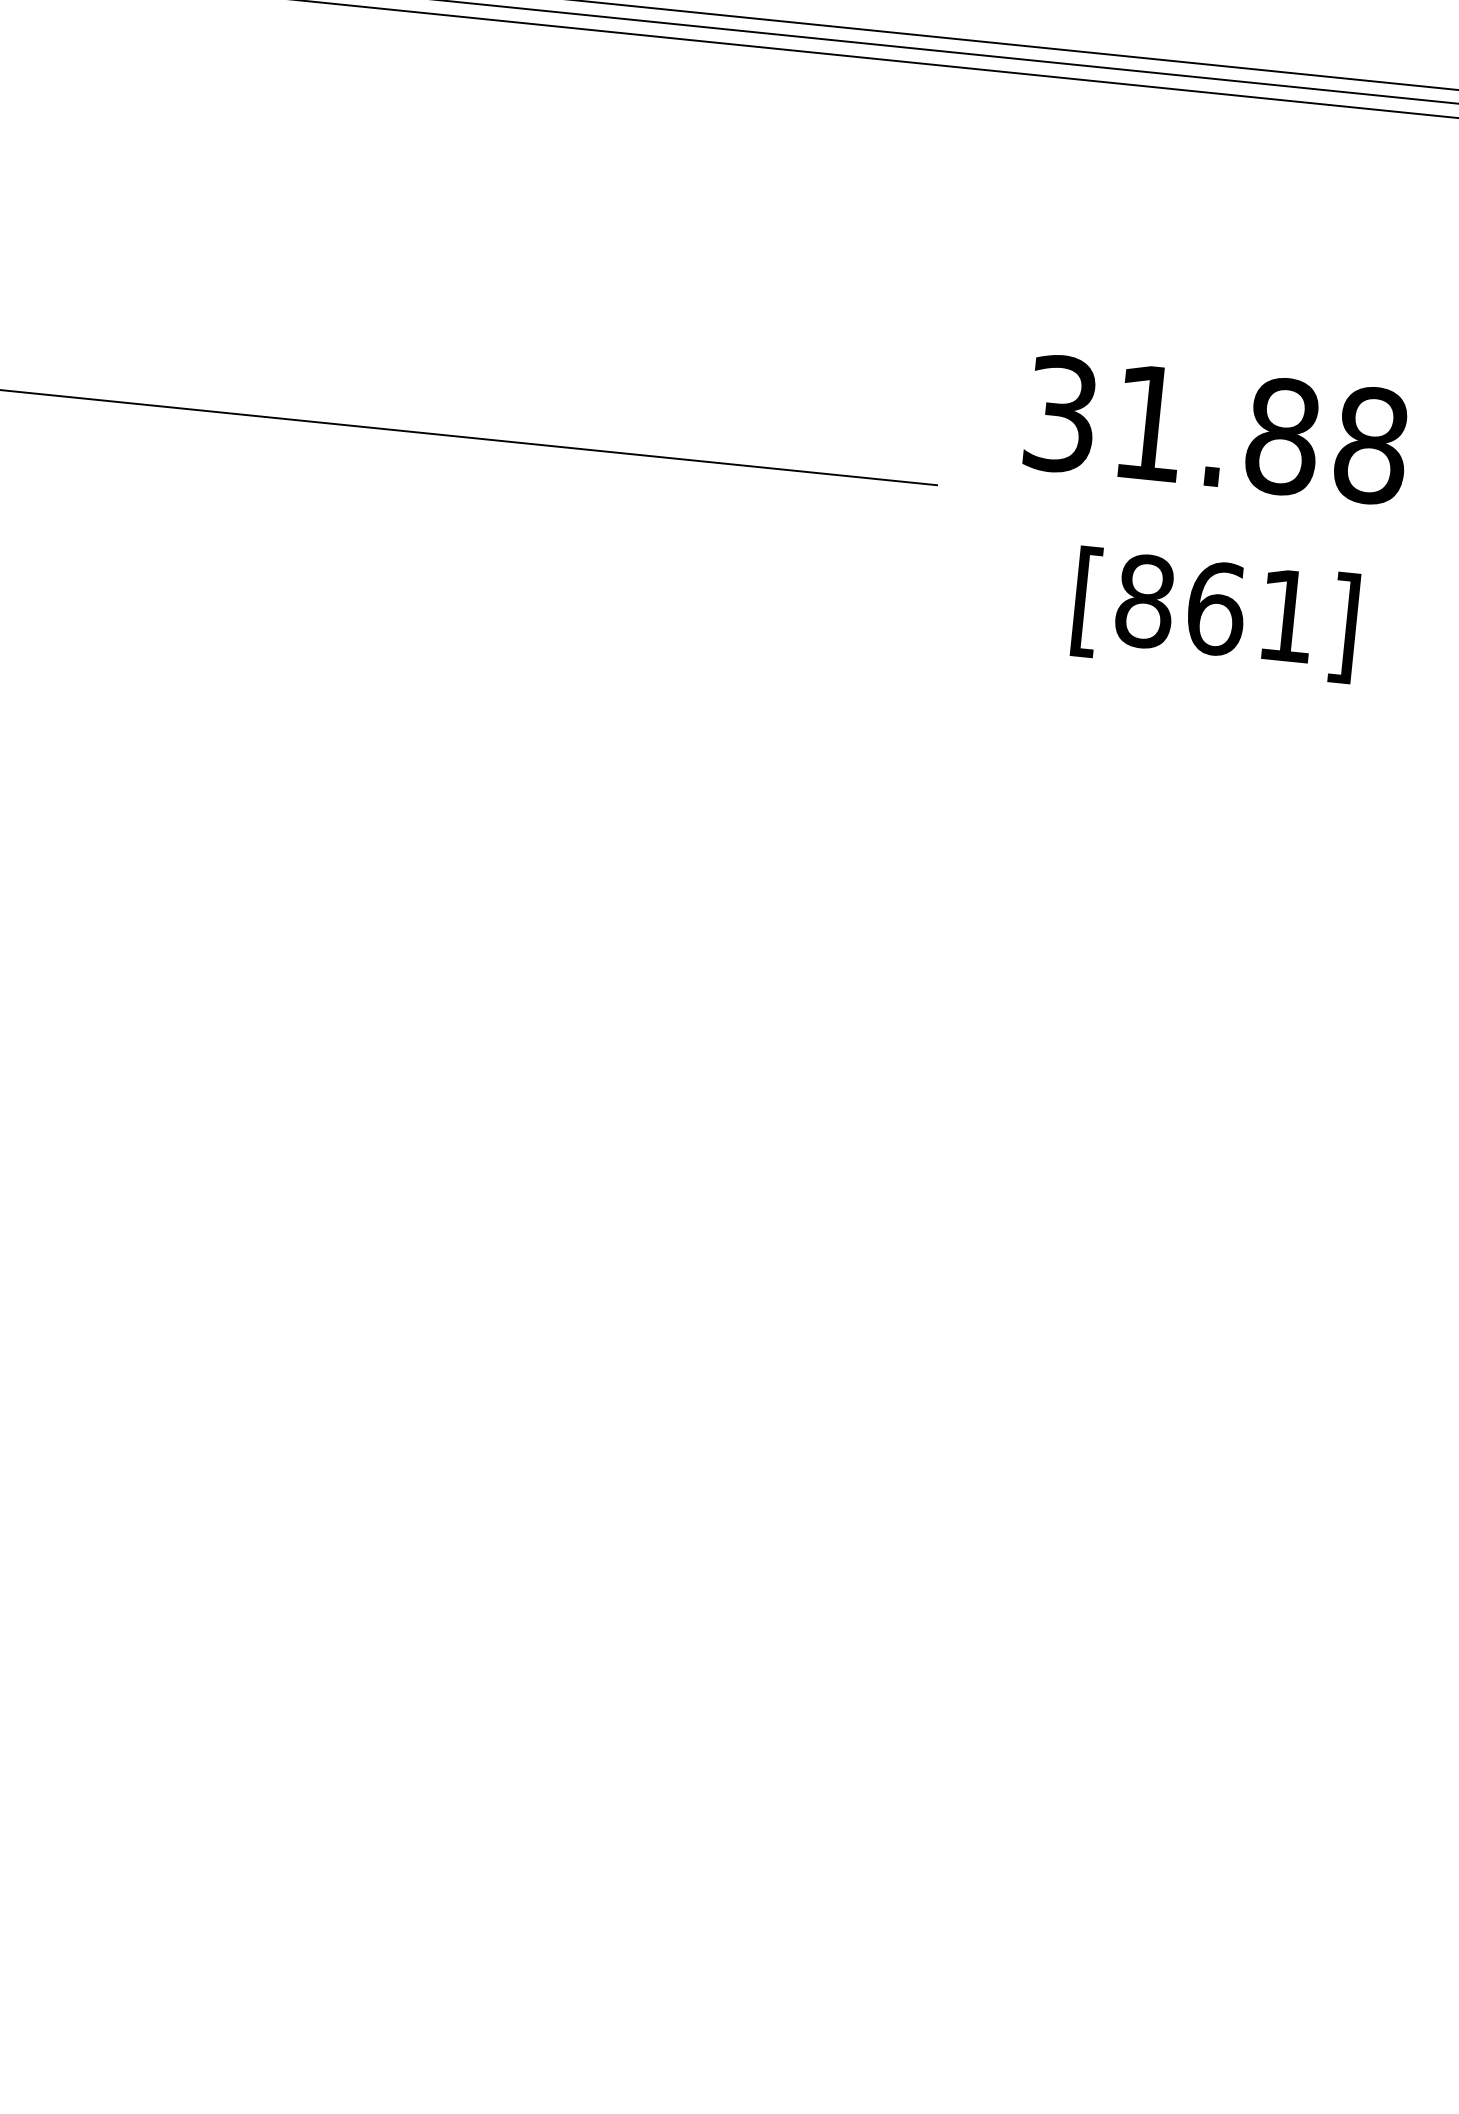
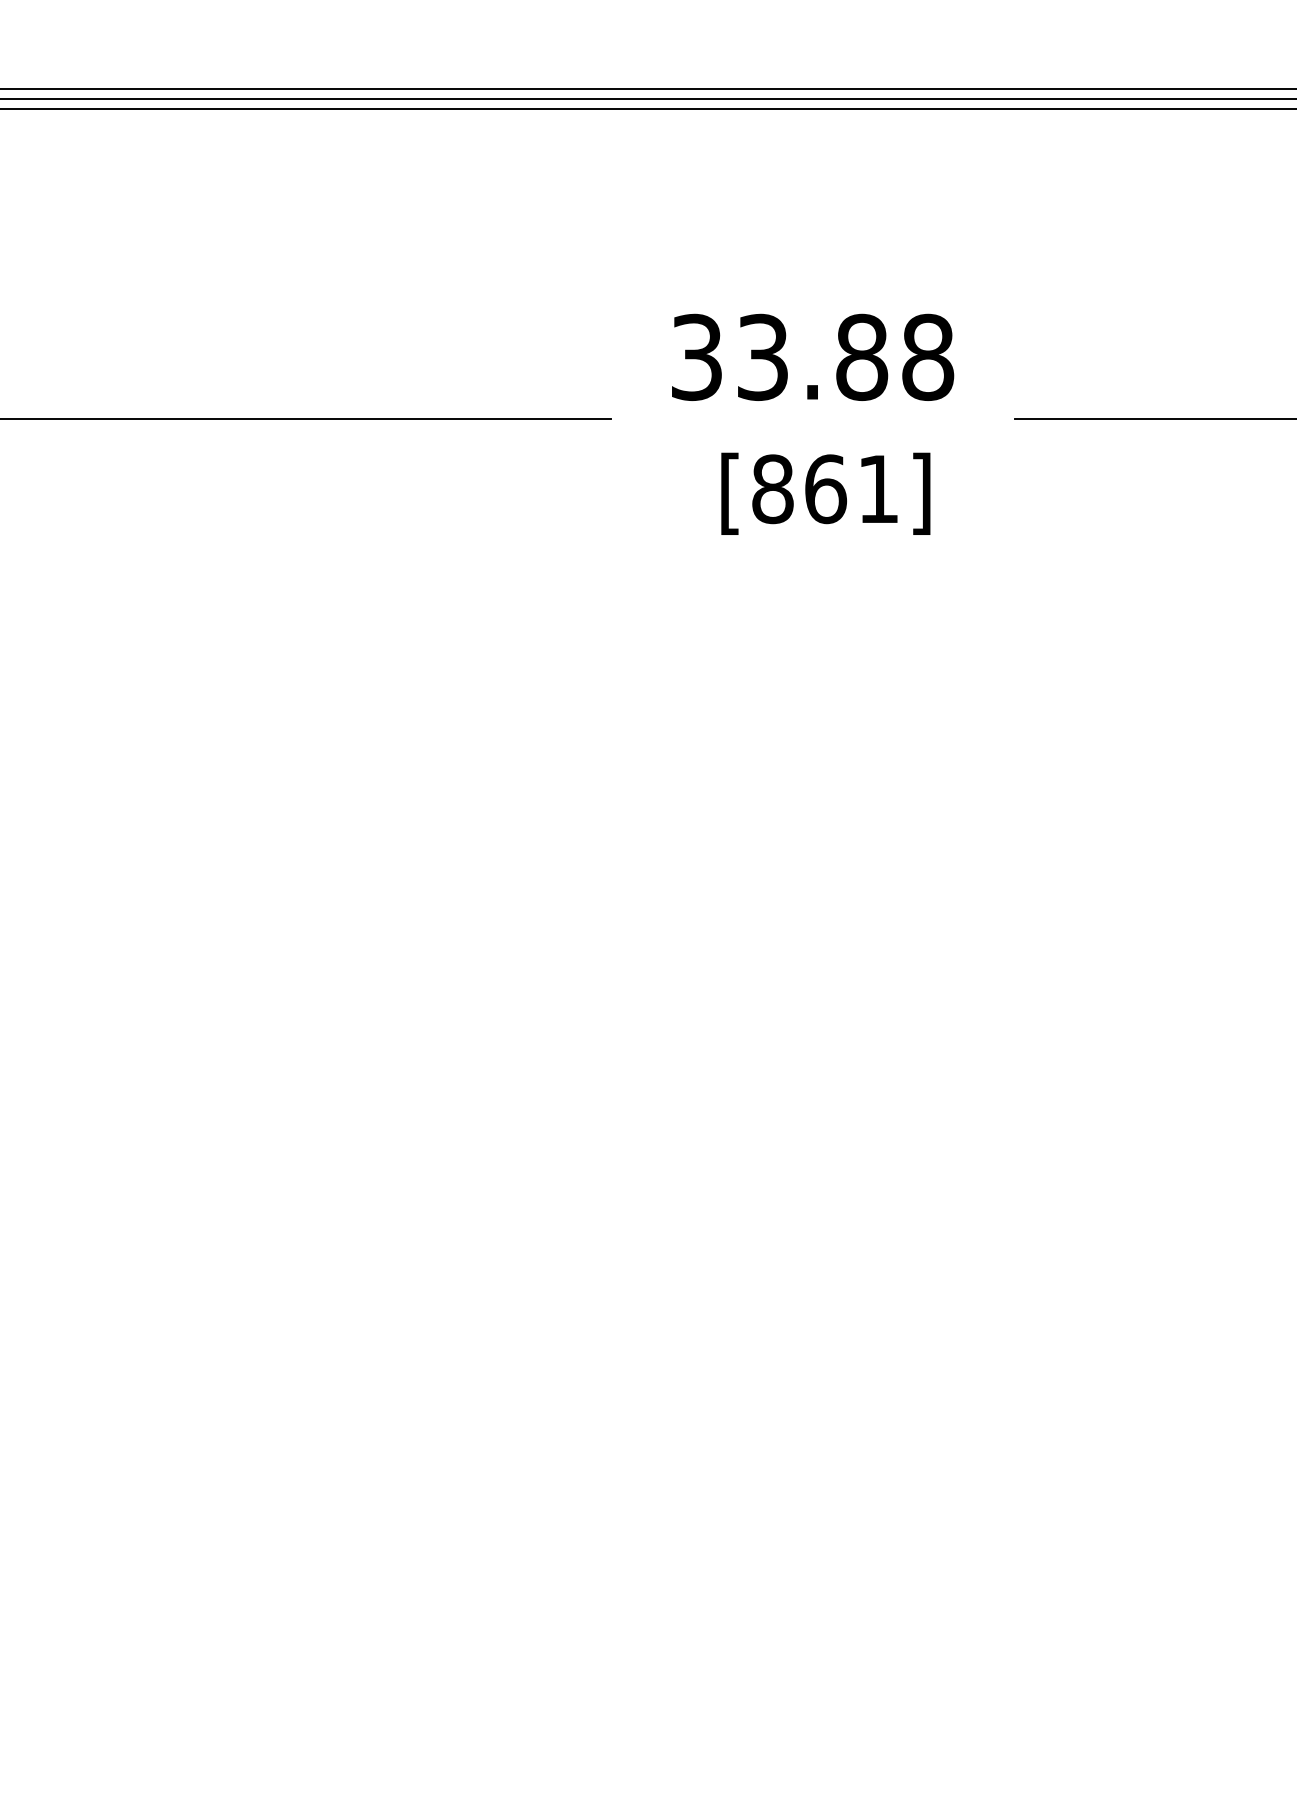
text: (1149, 421) -> (762, 356), 31.88 -> 33.88

